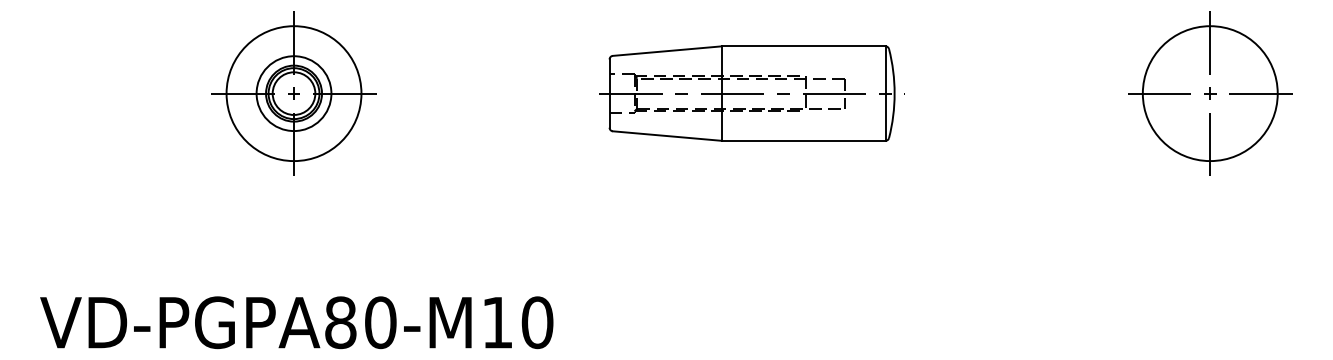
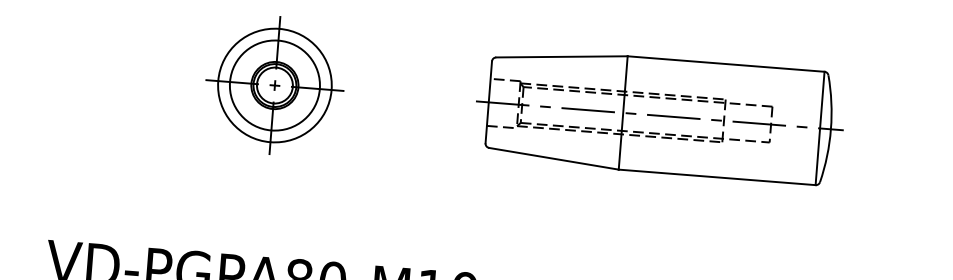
circle: (293, 93) -> (274, 85), size x1.43
part: (751, 93) -> (659, 115), size x1.43

